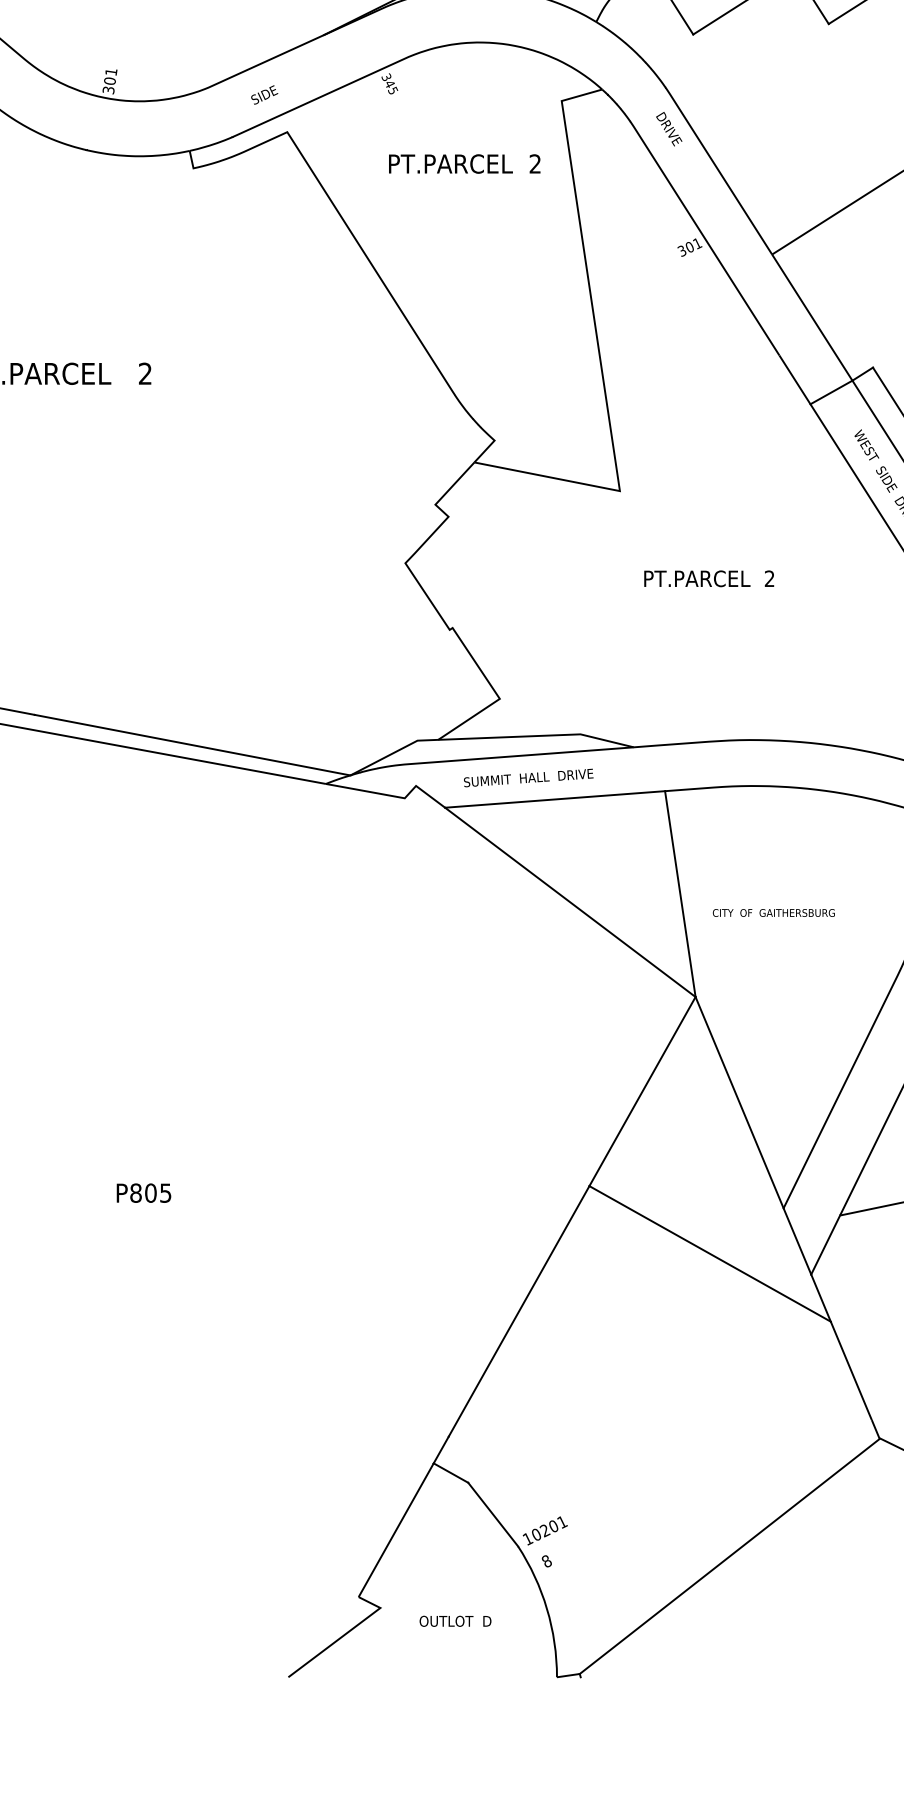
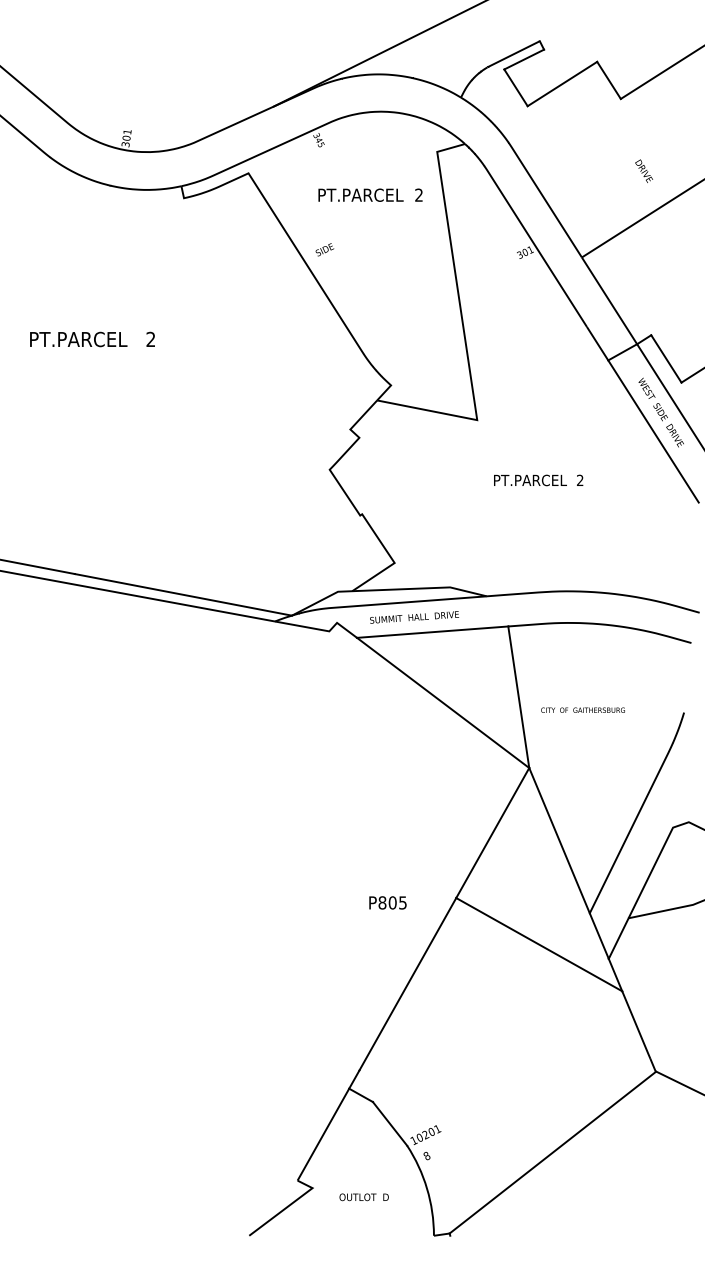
text: (264, 94) -> (324, 249), moved
text: (668, 128) -> (643, 170), moved
text: (143, 1192) -> (387, 902), moved

